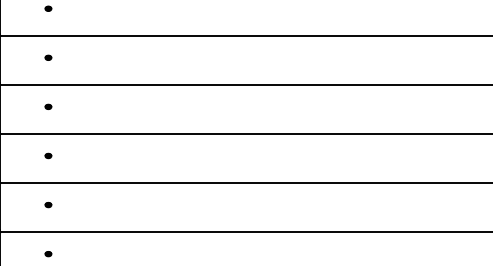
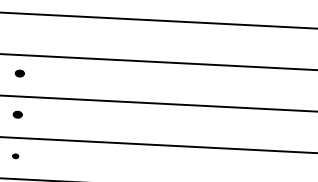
part: (48, 106) -> (22, 31), removed
part: (48, 155) -> (19, 73), size x1.6
part: (48, 205) -> (17, 115), size x1.6

